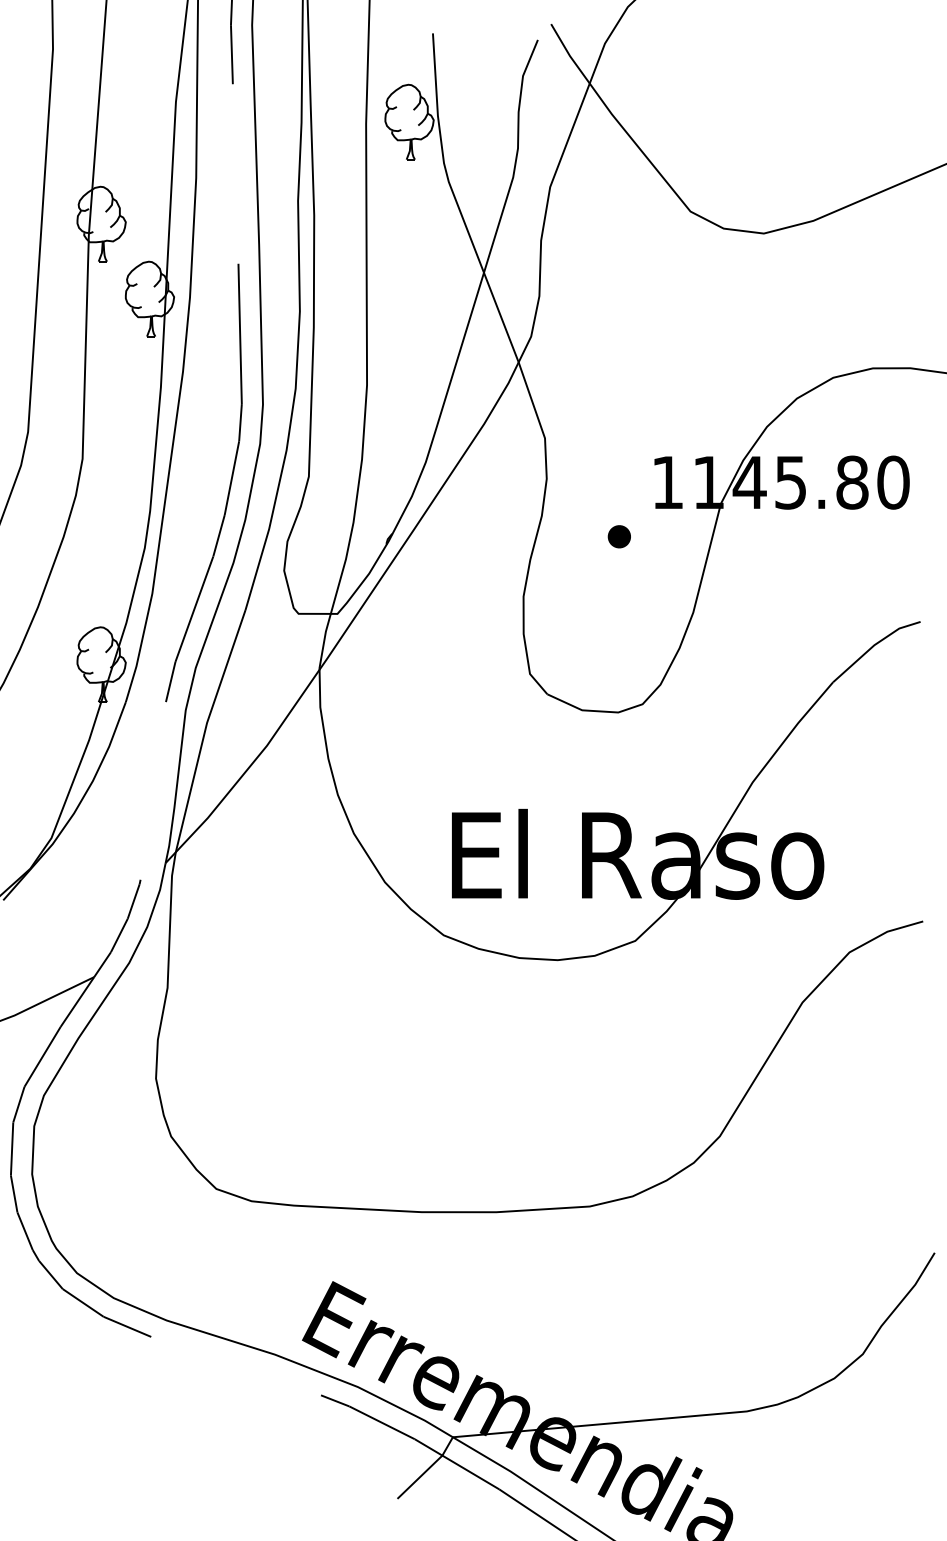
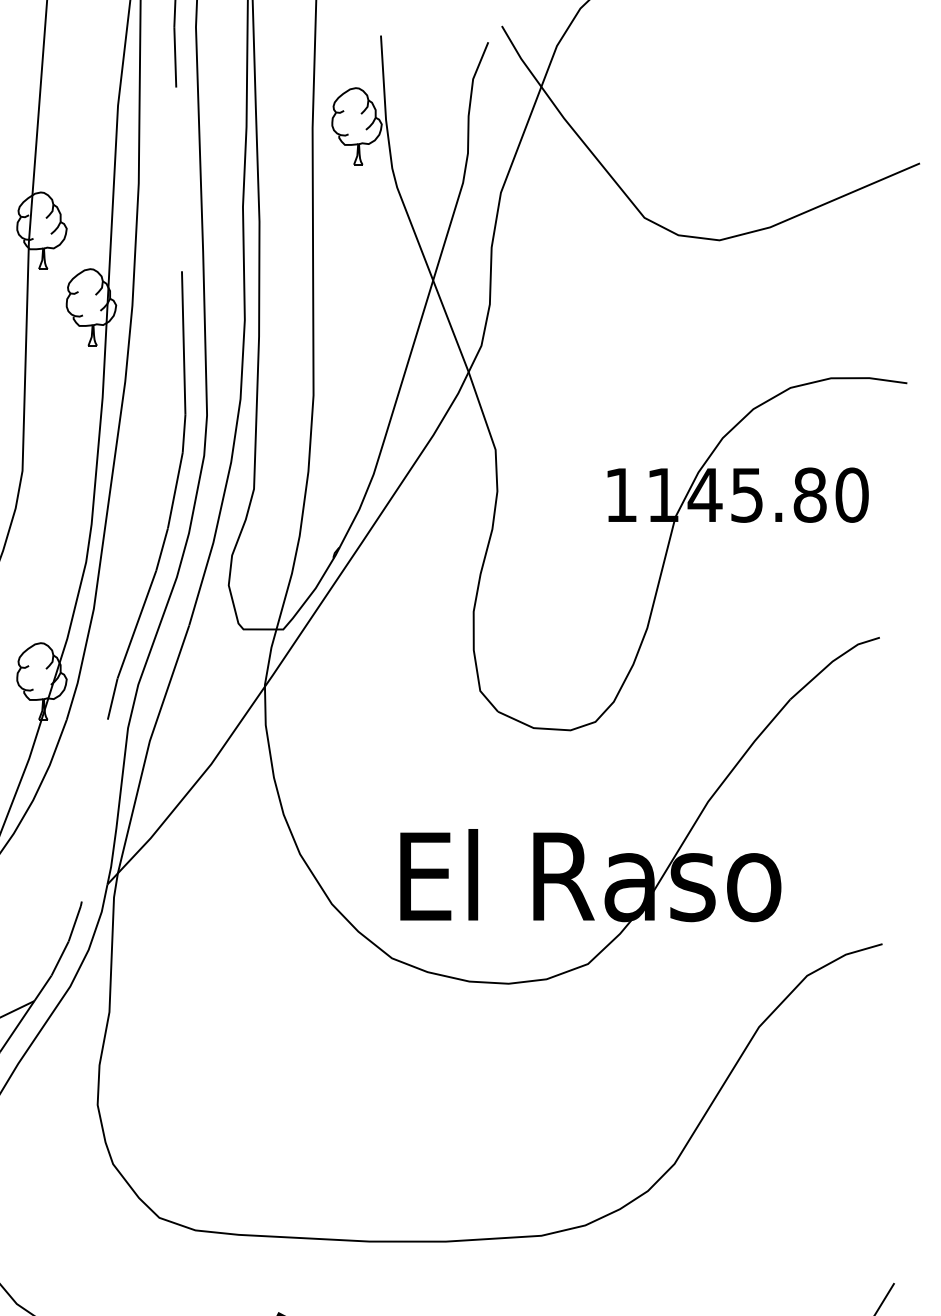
part: (618, 536) -> (570, 550), removed

